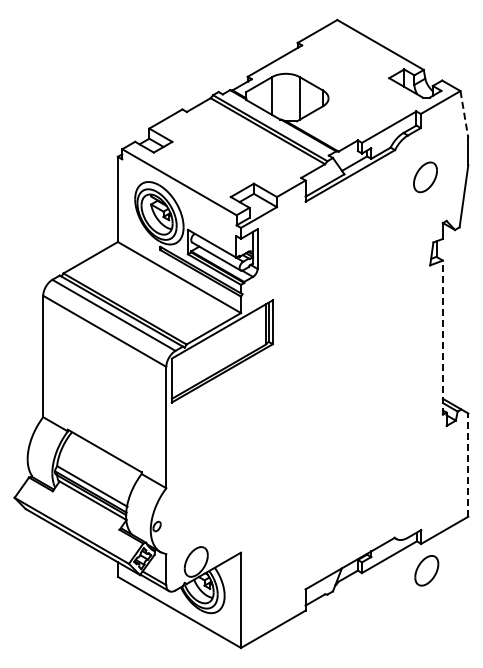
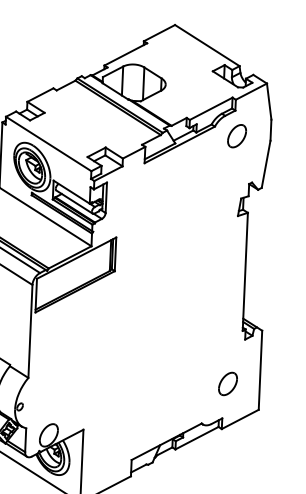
line: (464, 114) -> (269, 101), dashed -> solid
part: (425, 177) -> (237, 136), moved
line: (442, 337) -> (244, 271), dashed -> solid
line: (468, 465) -> (260, 370), dashed -> solid
part: (426, 570) -> (227, 383), moved

